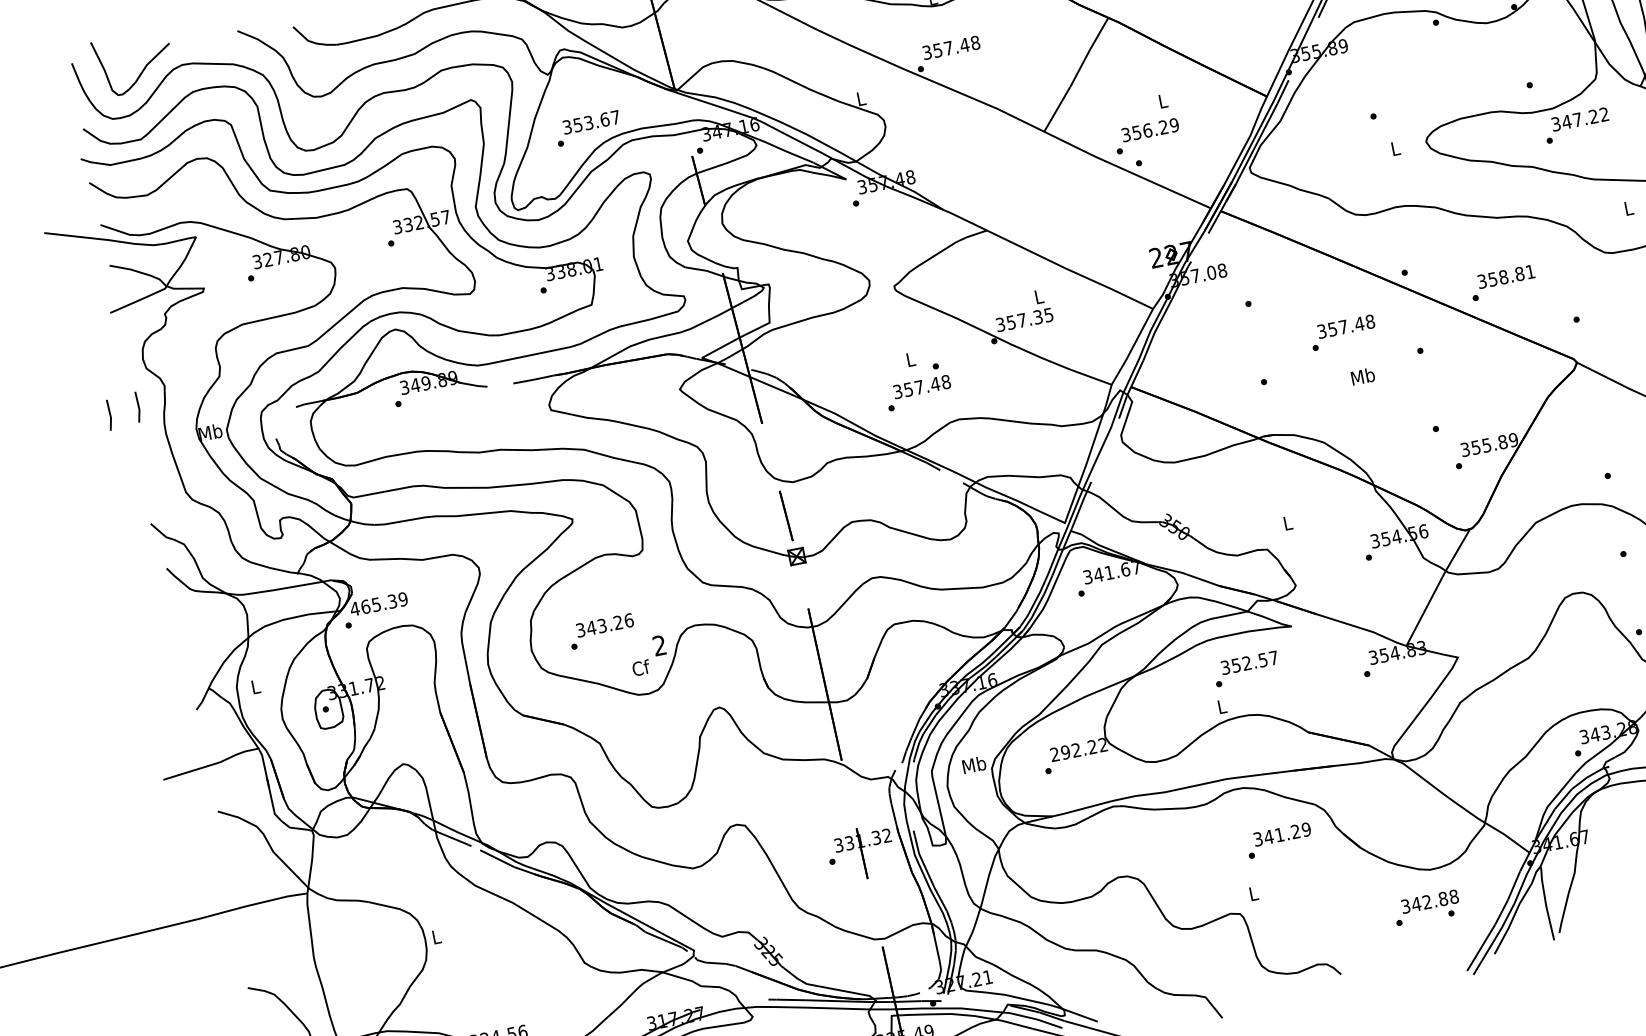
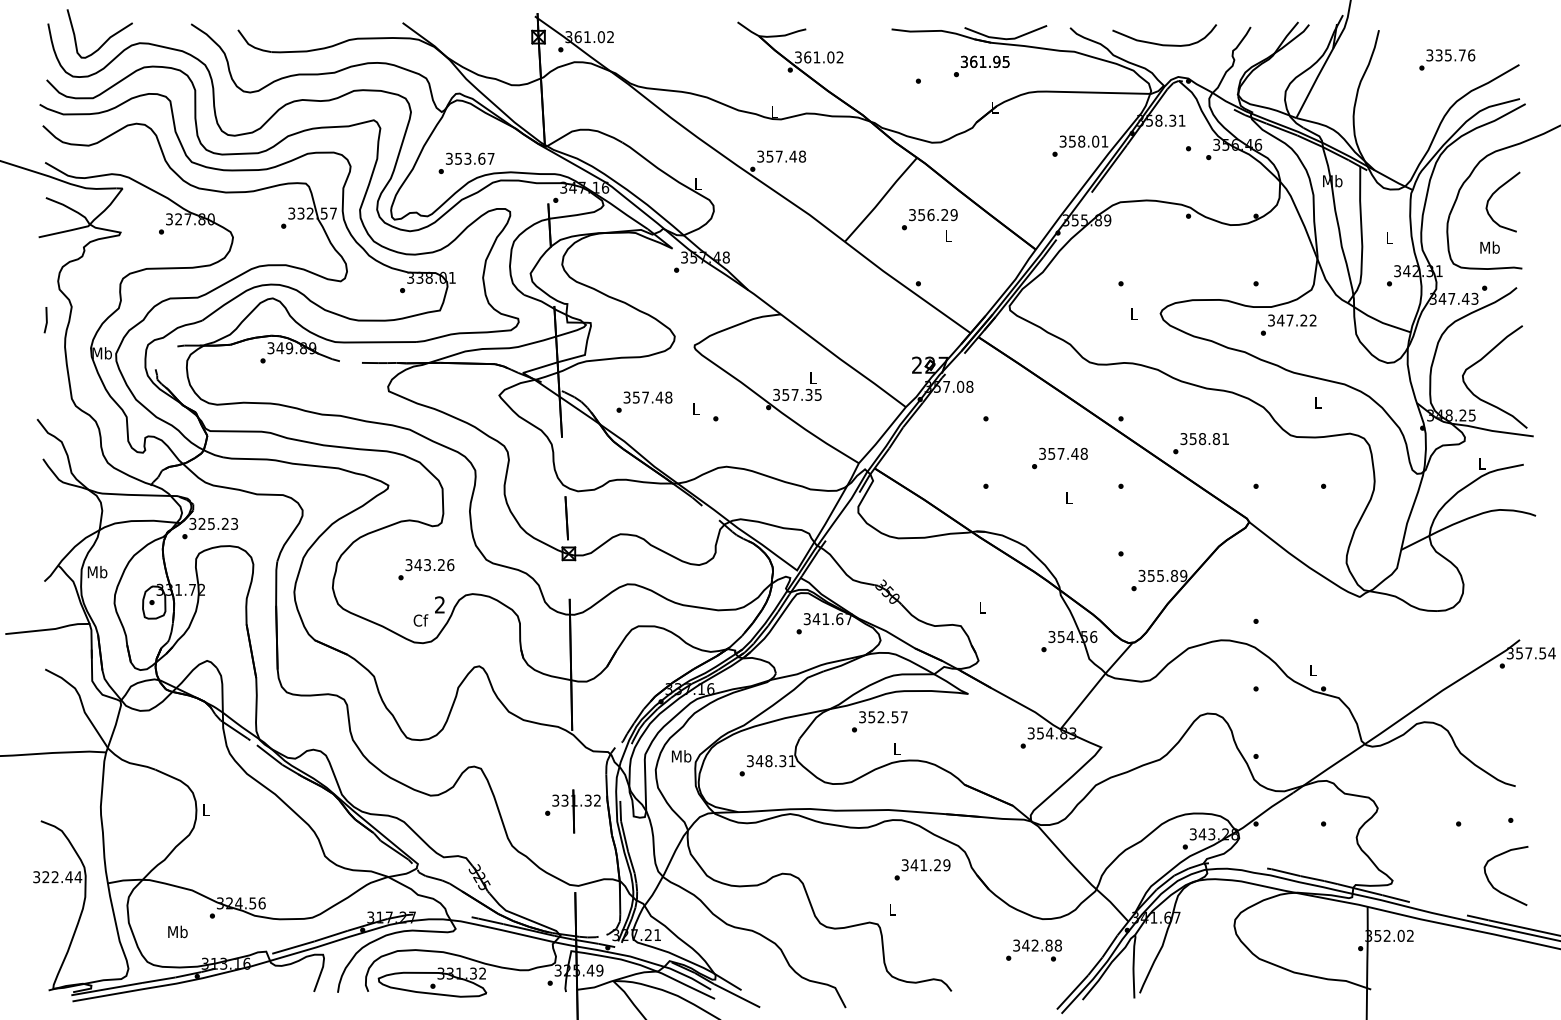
text: (1146, 136) -> (929, 219), moved
text: (1362, 375) -> (1068, 497), Mb -> L
text: (918, 392) -> (644, 401), moved
line: (108, 414) -> (20, 321), removed
text: (378, 603) -> (213, 523), 465.39 -> 325.23
text: (602, 631) -> (426, 569), moved
text: (1246, 668) -> (879, 721), moved
text: (255, 687) -> (97, 572), L -> Mb
text: (1079, 750) -> (771, 761), 292.22 -> 348.31

